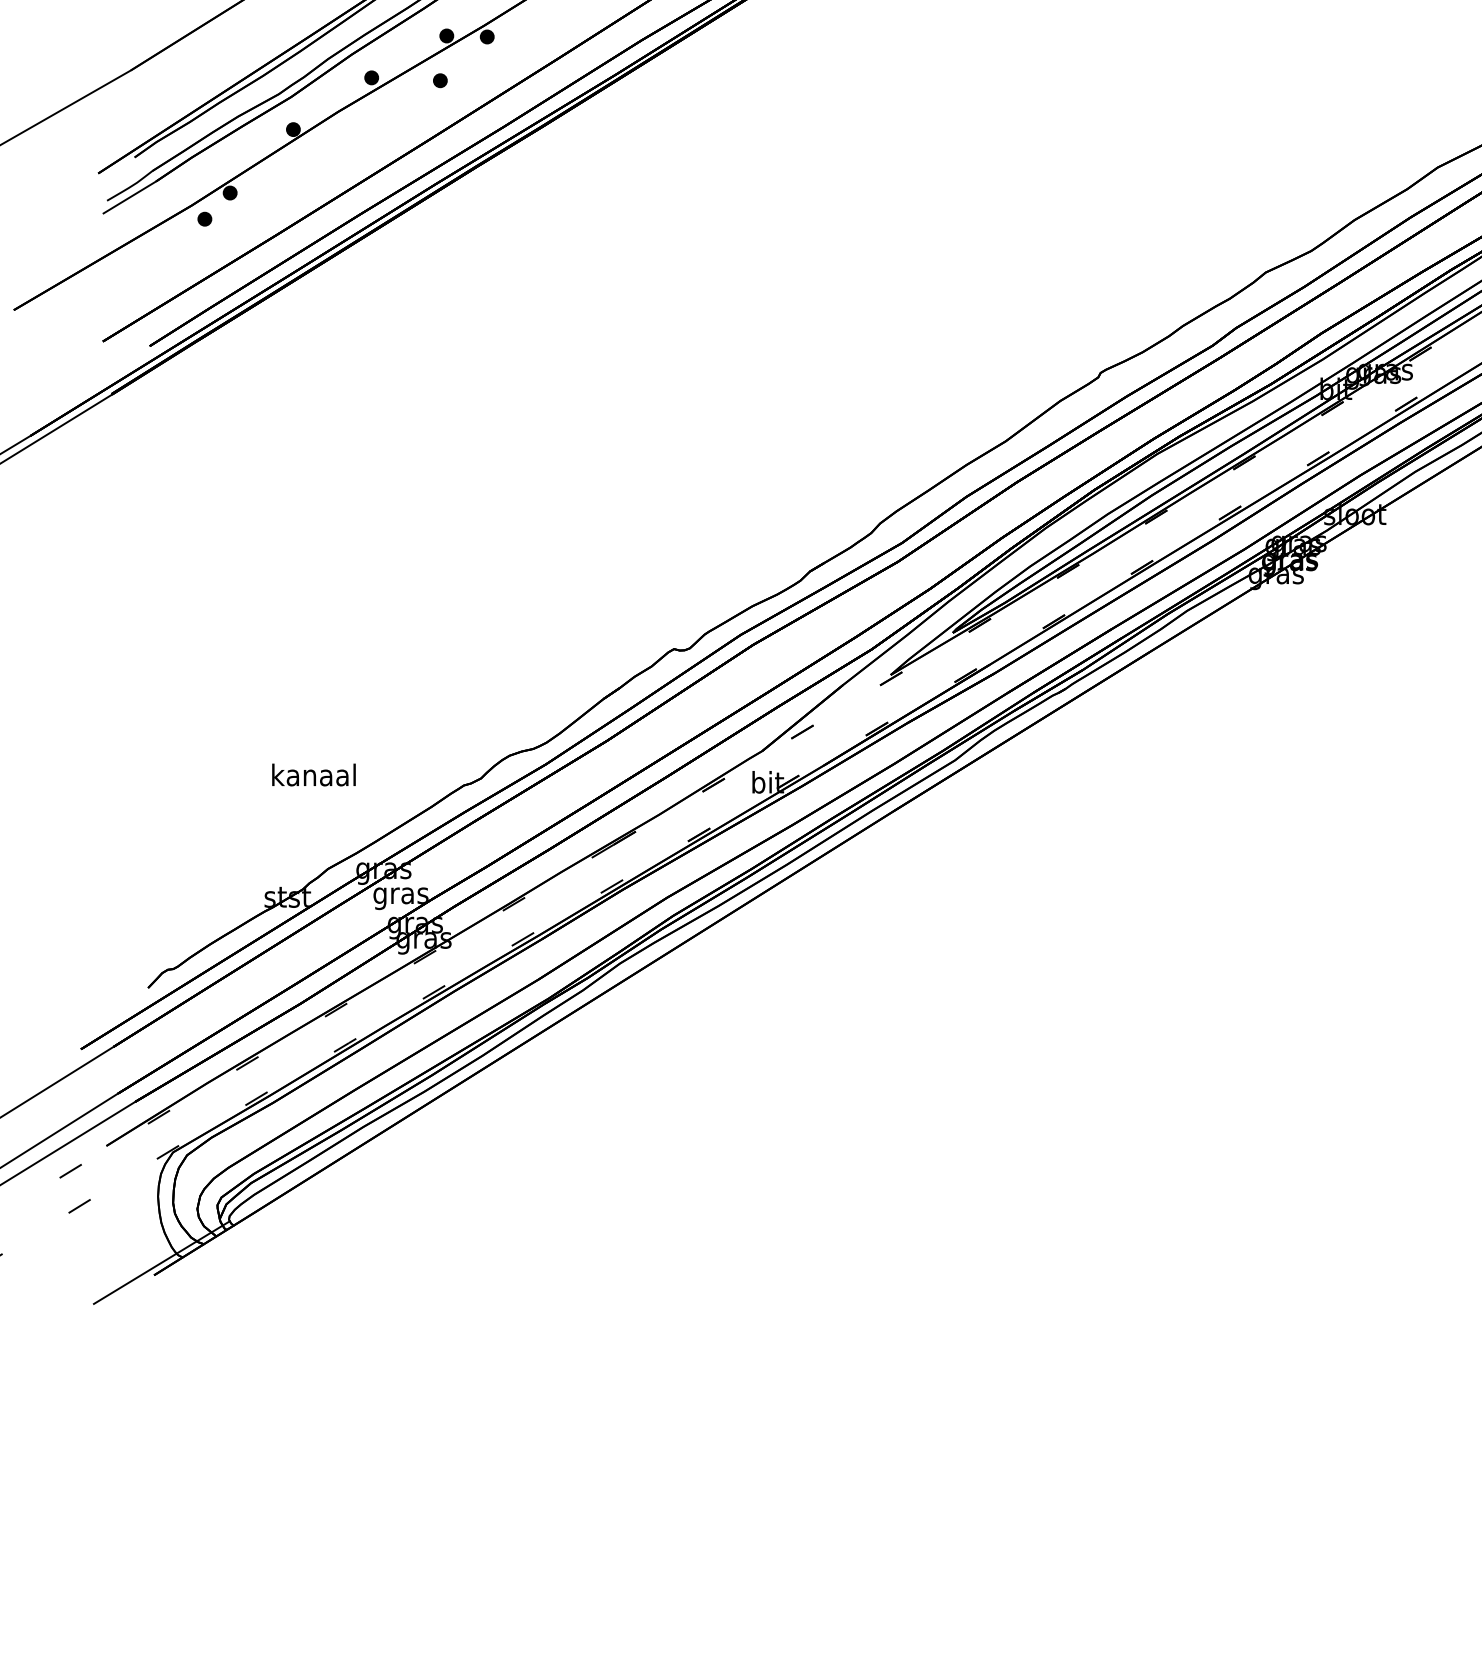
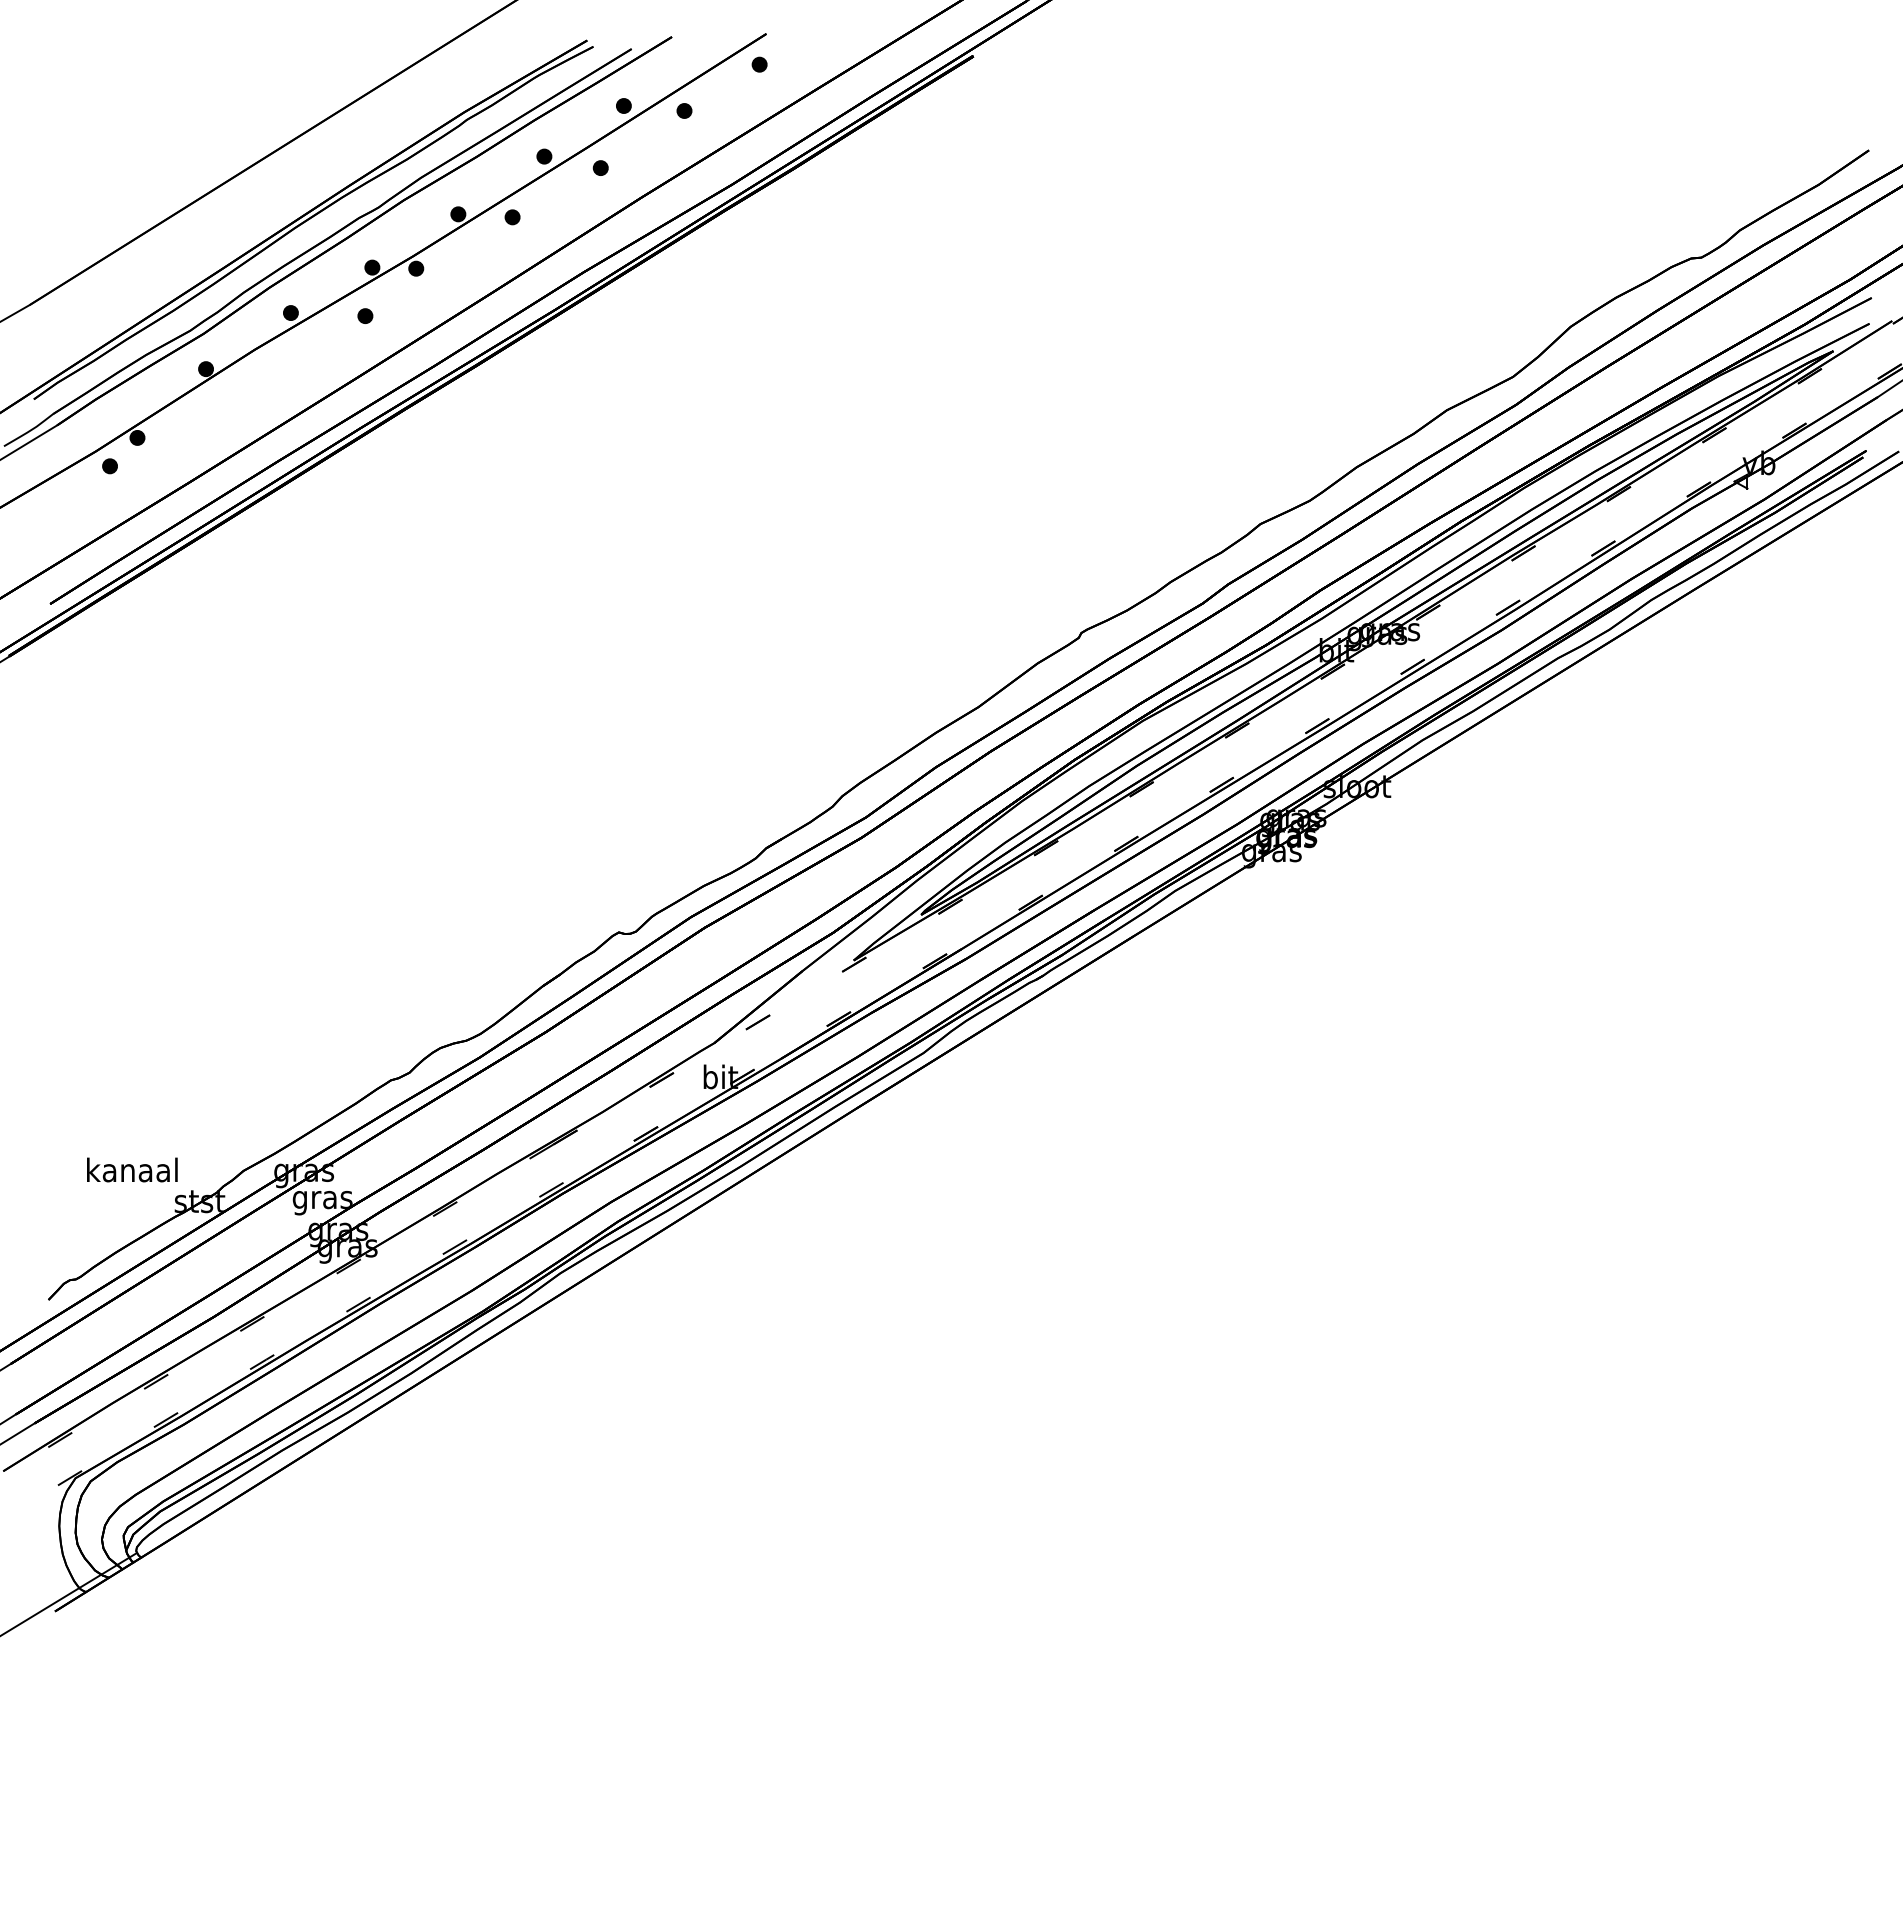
text: (314, 774) -> (132, 1169), moved

